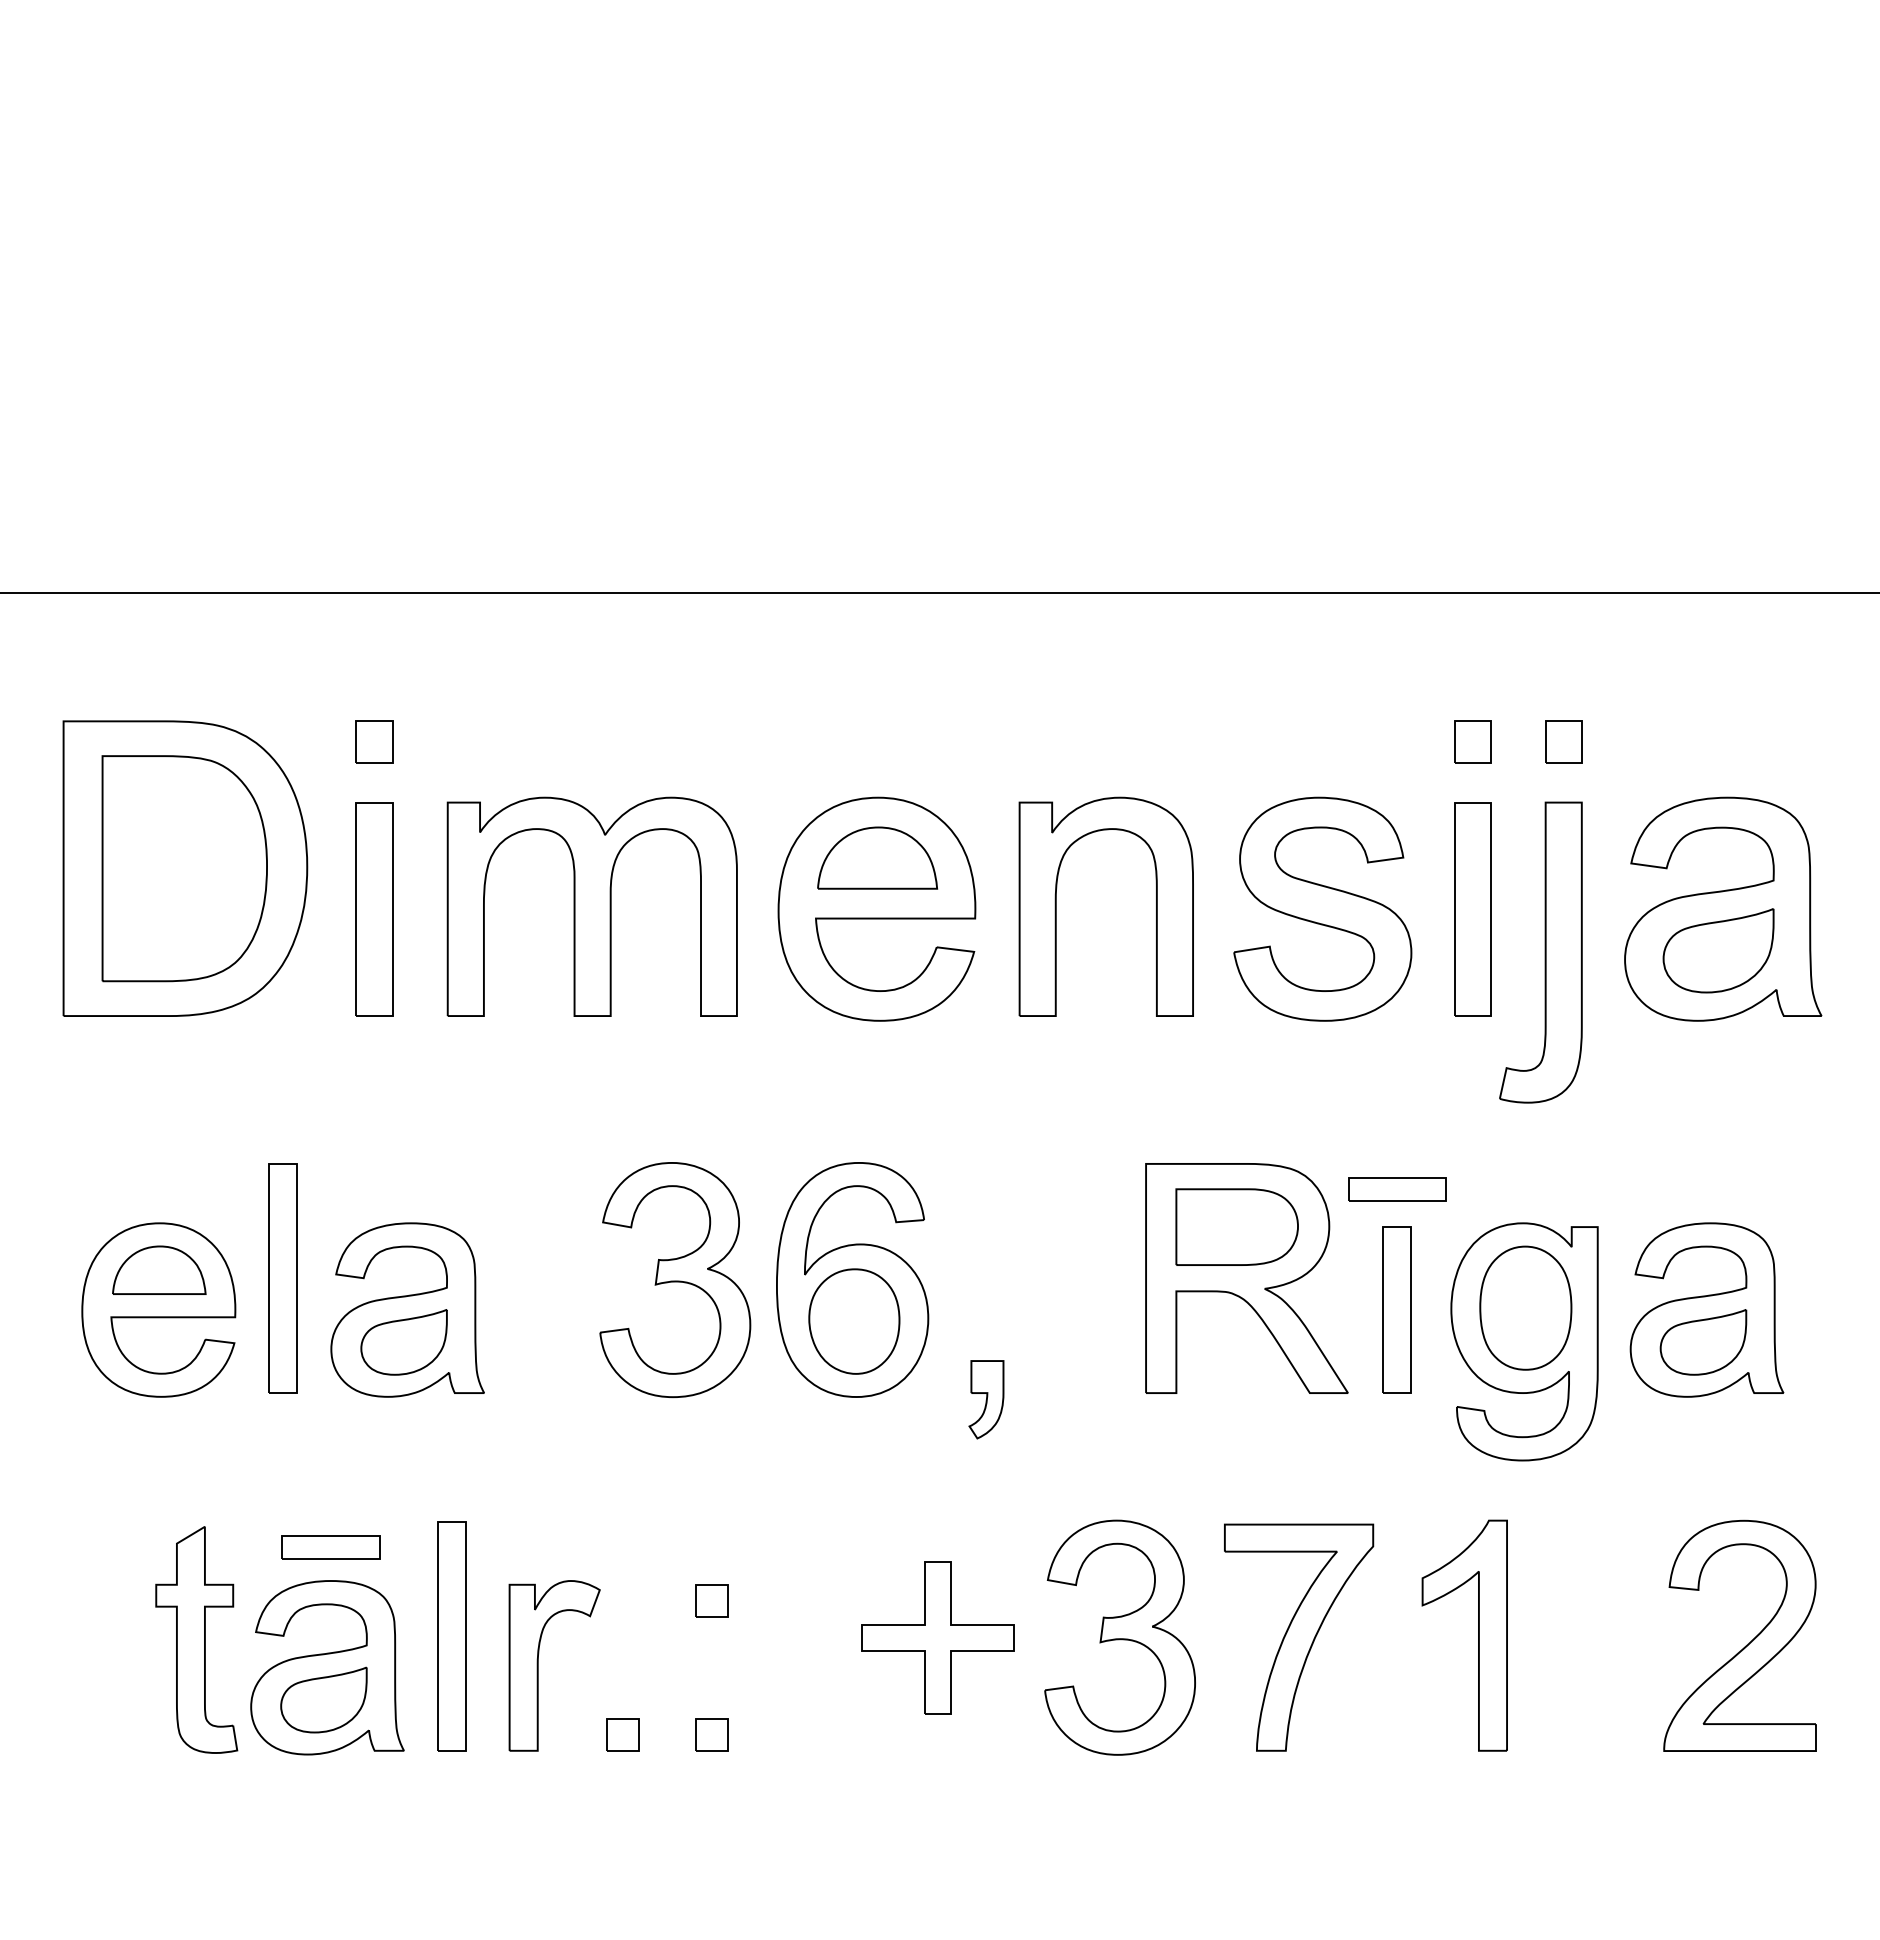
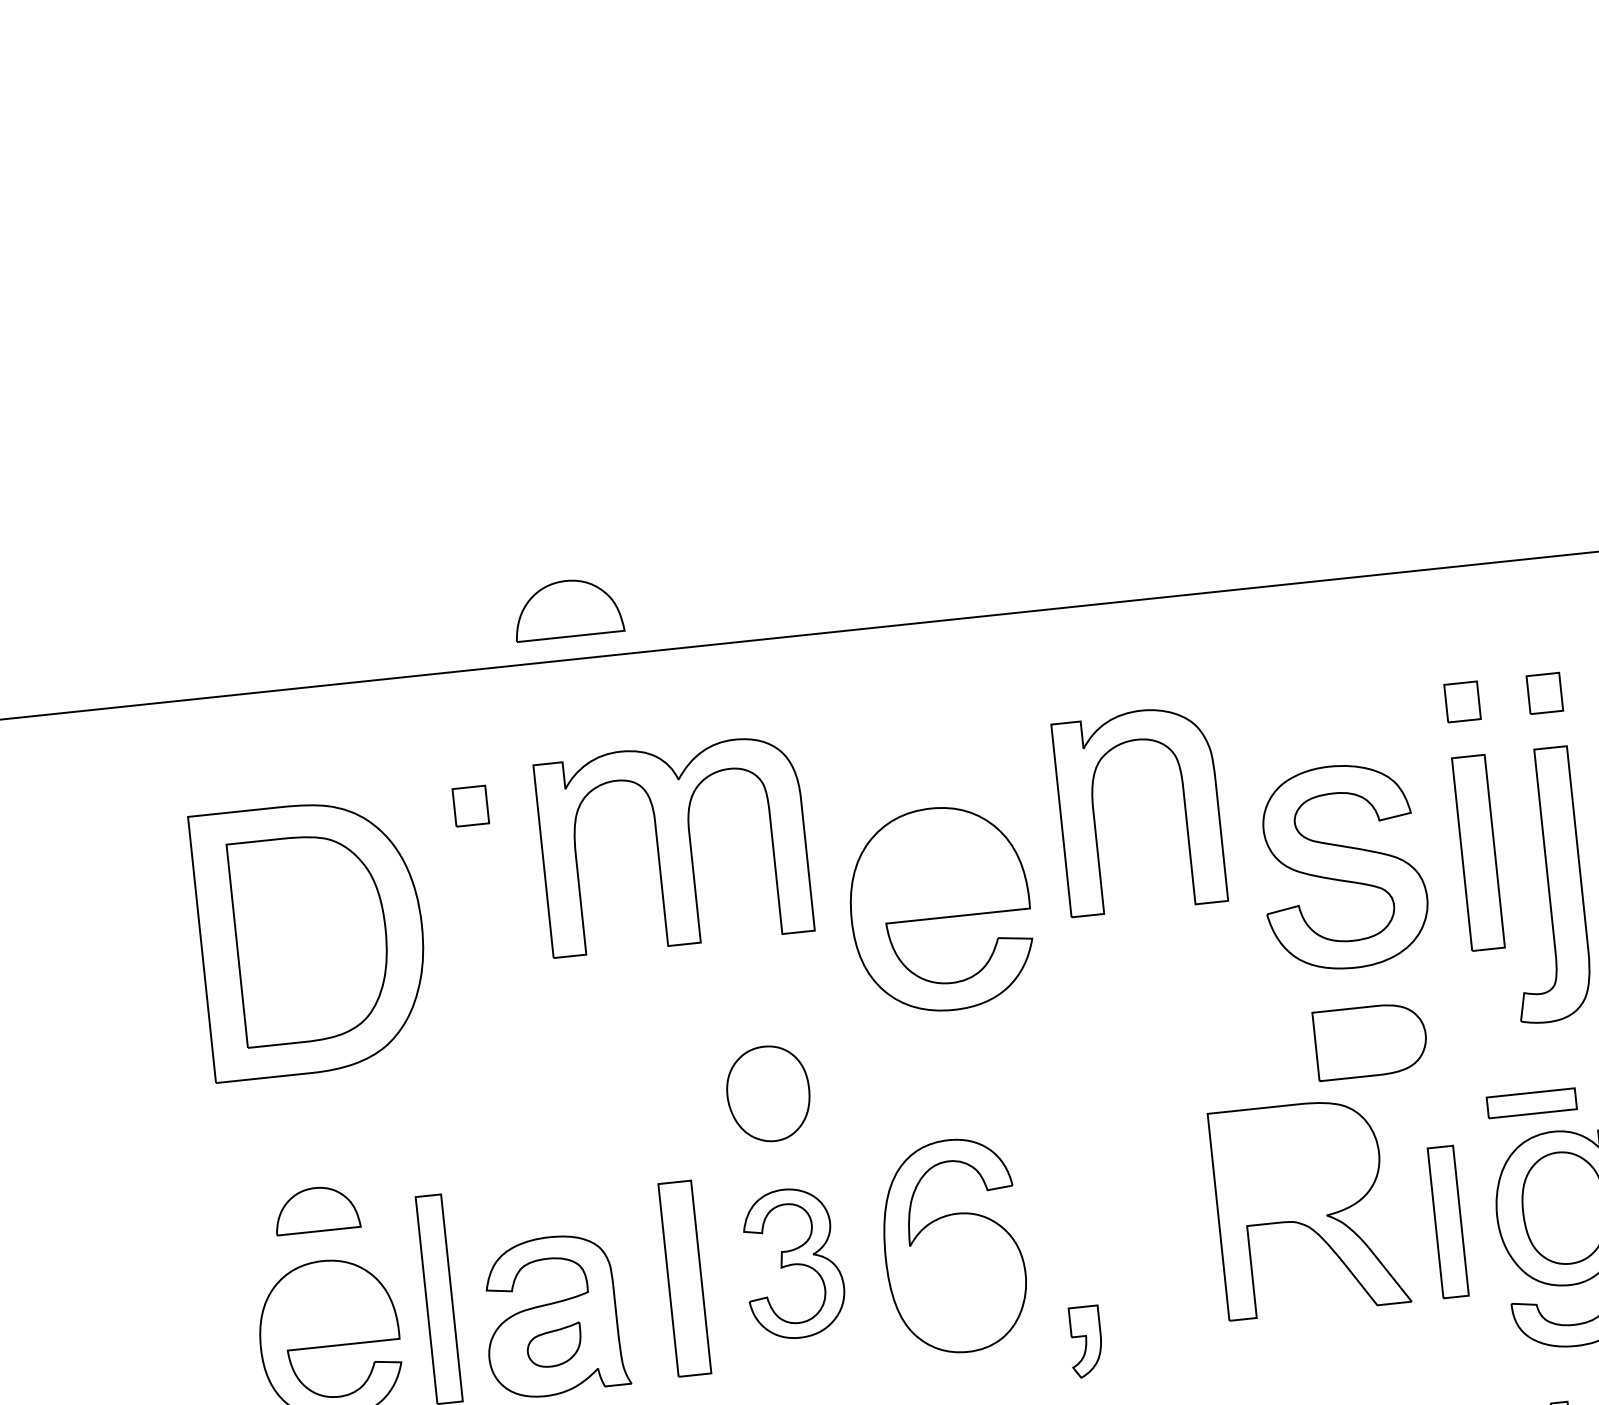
part: (877, 857) -> (567, 608), moved
part: (591, 906) -> (673, 845), moved
part: (1056, 906) -> (1094, 814), moved
part: (374, 909) -> (684, 1278), moved
part: (1397, 1189) -> (1531, 1103), moved
part: (1236, 1226) -> (1370, 1040), moved
part: (159, 1269) -> (316, 1208), moved
part: (675, 1280) -> (793, 1263), size x0.7
part: (854, 1321) -> (768, 1093), moved
part: (403, 1342) -> (553, 1345), size x0.7

